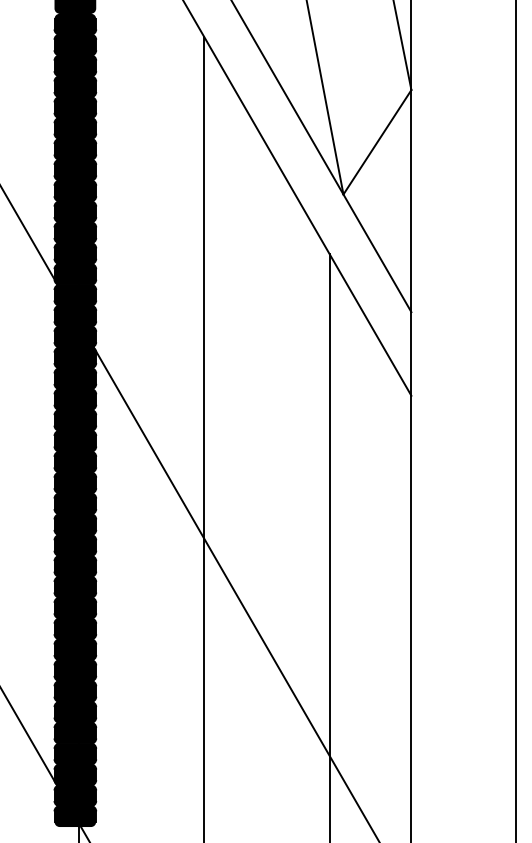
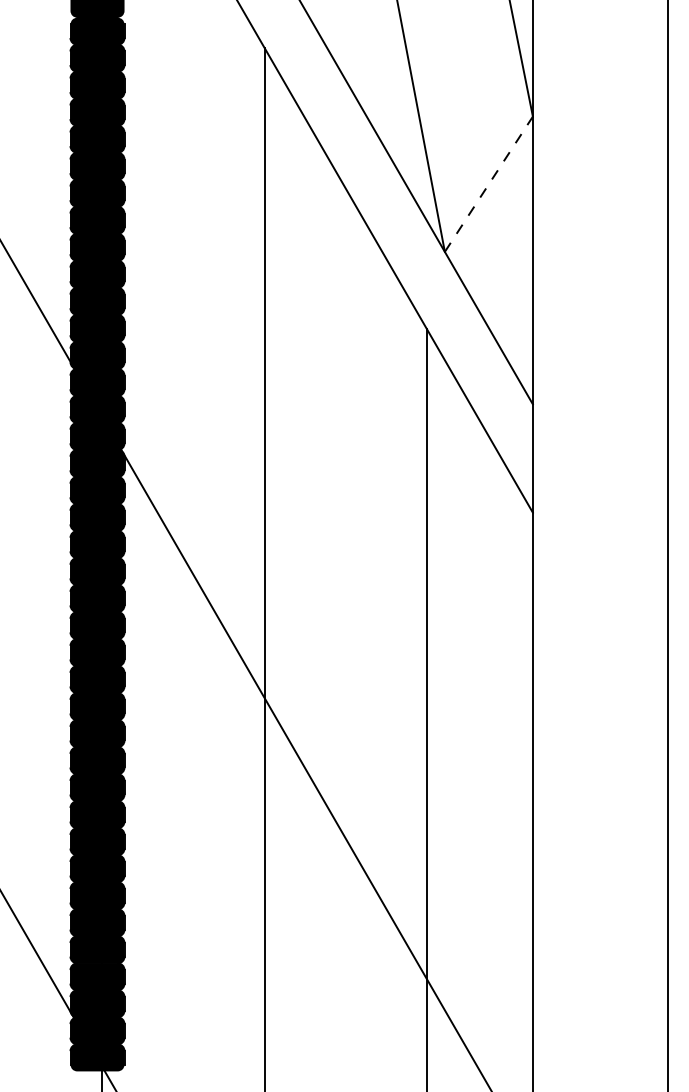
line: (377, 141) -> (488, 183), solid -> dashed

